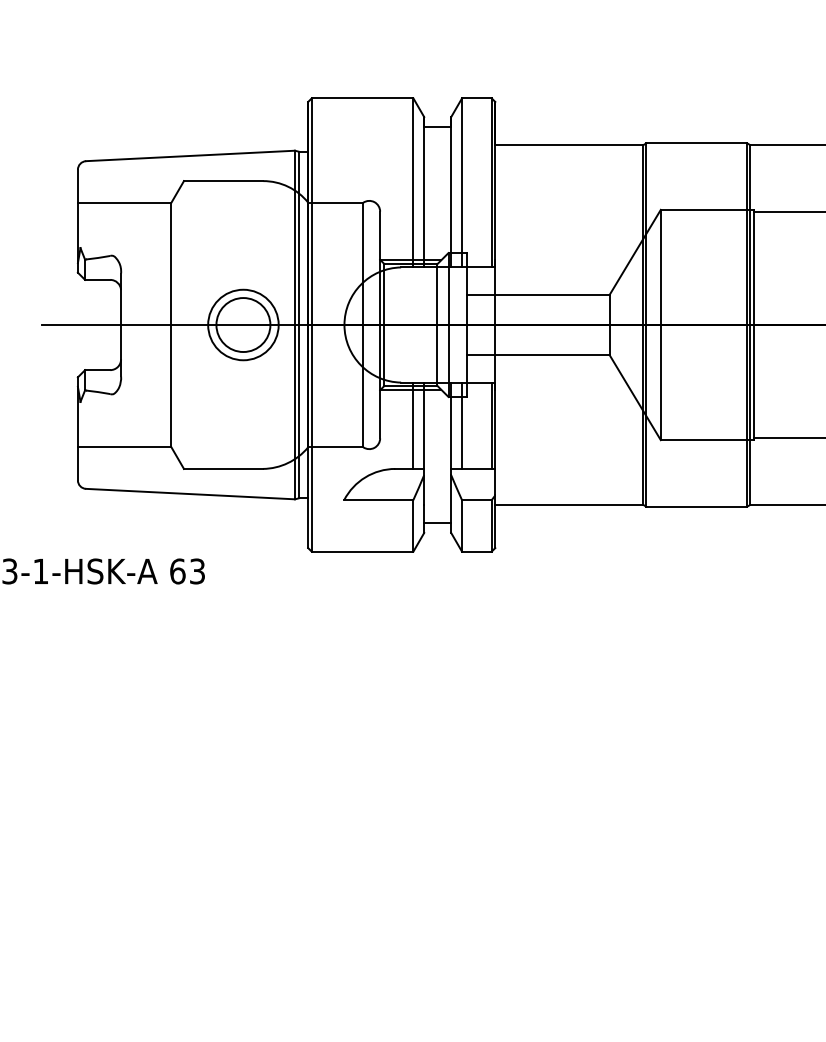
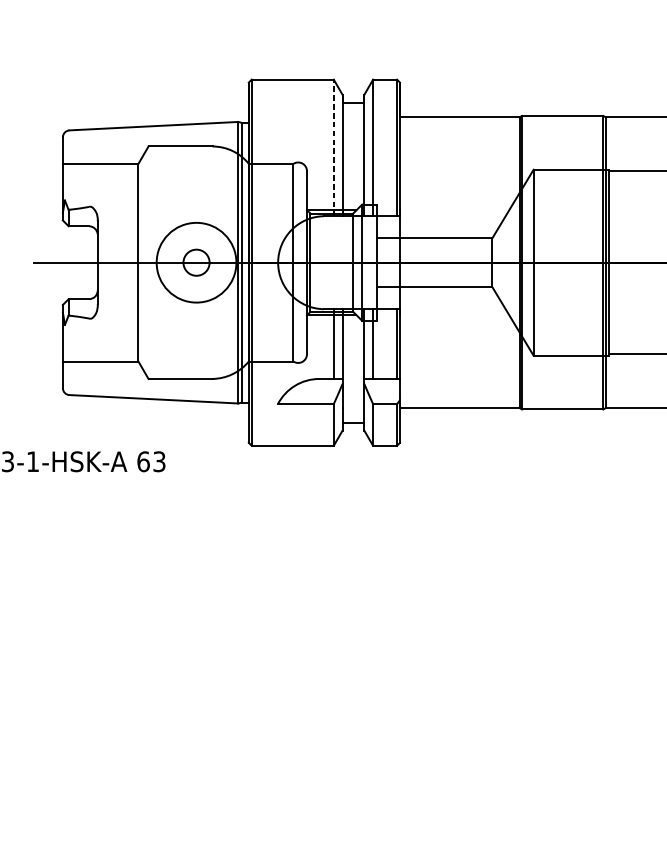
line: (413, 182) -> (333, 147), solid -> dashed
circle: (243, 324) -> (196, 262), size x1.4
circle: (243, 325) -> (196, 263), size x0.6

